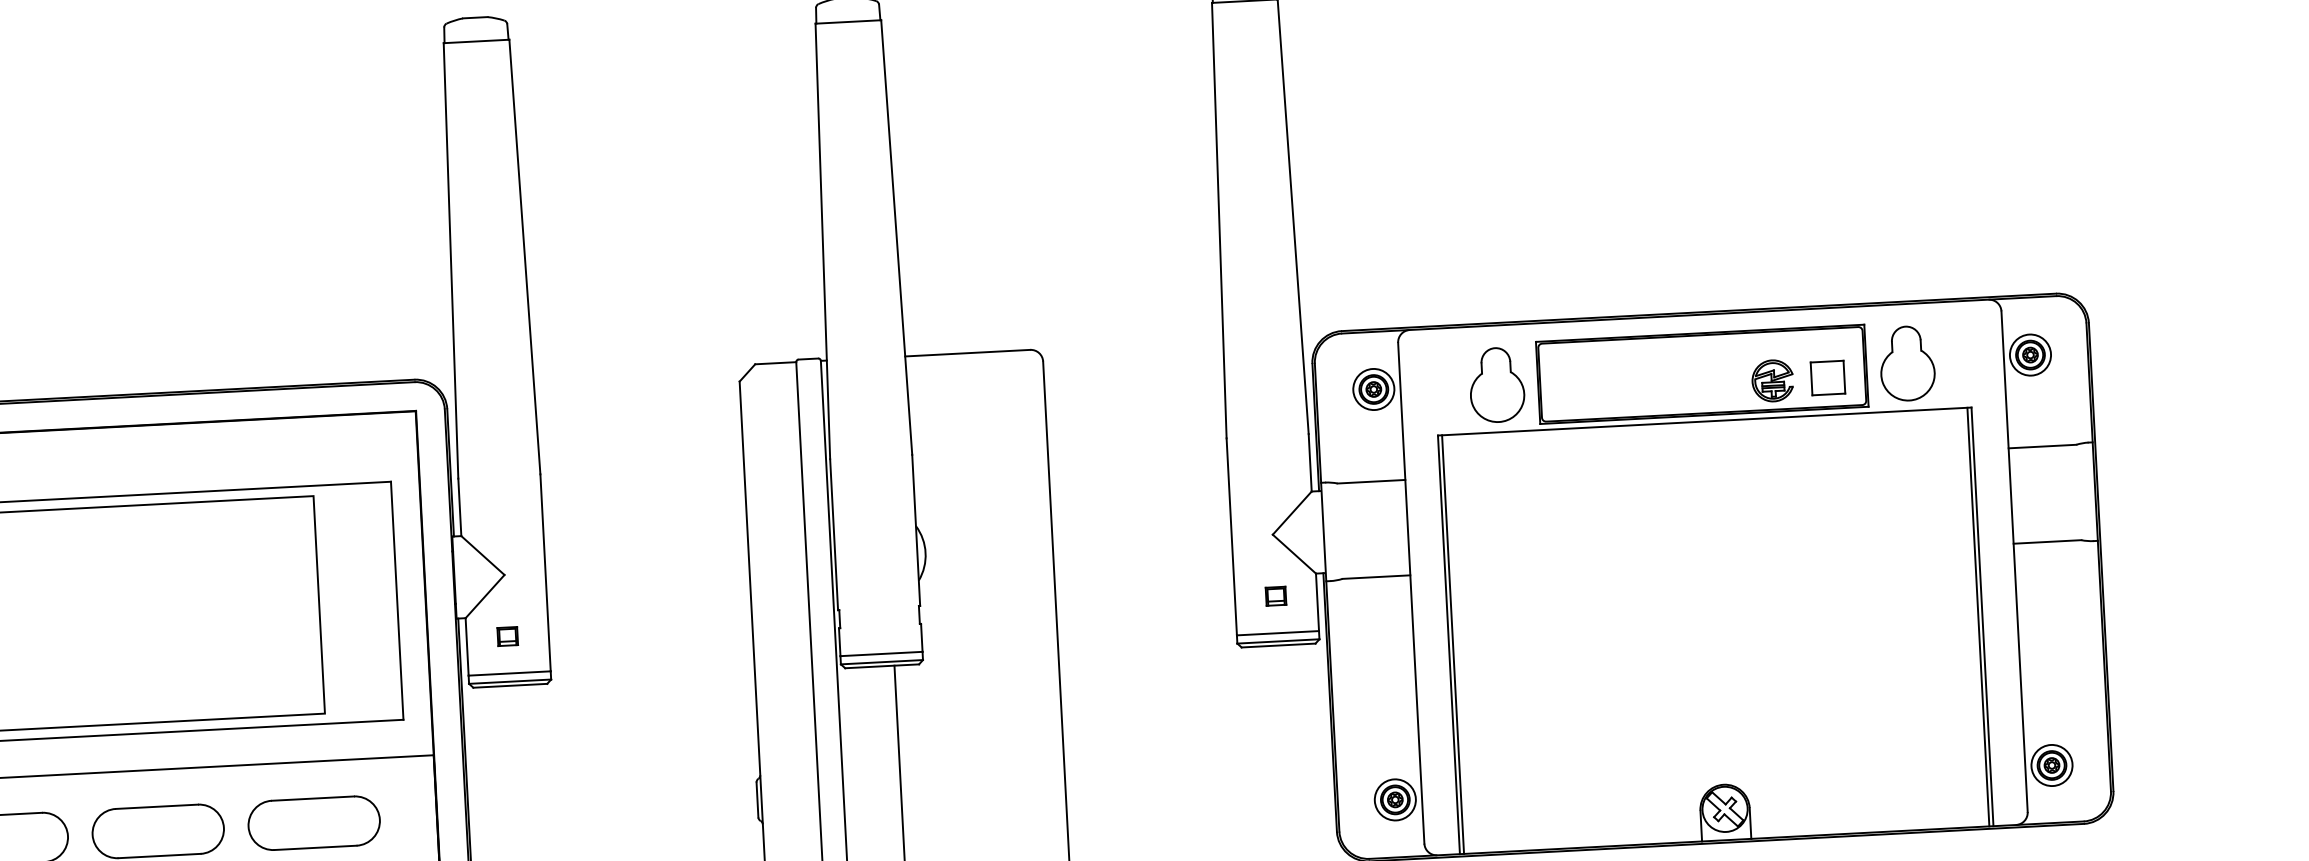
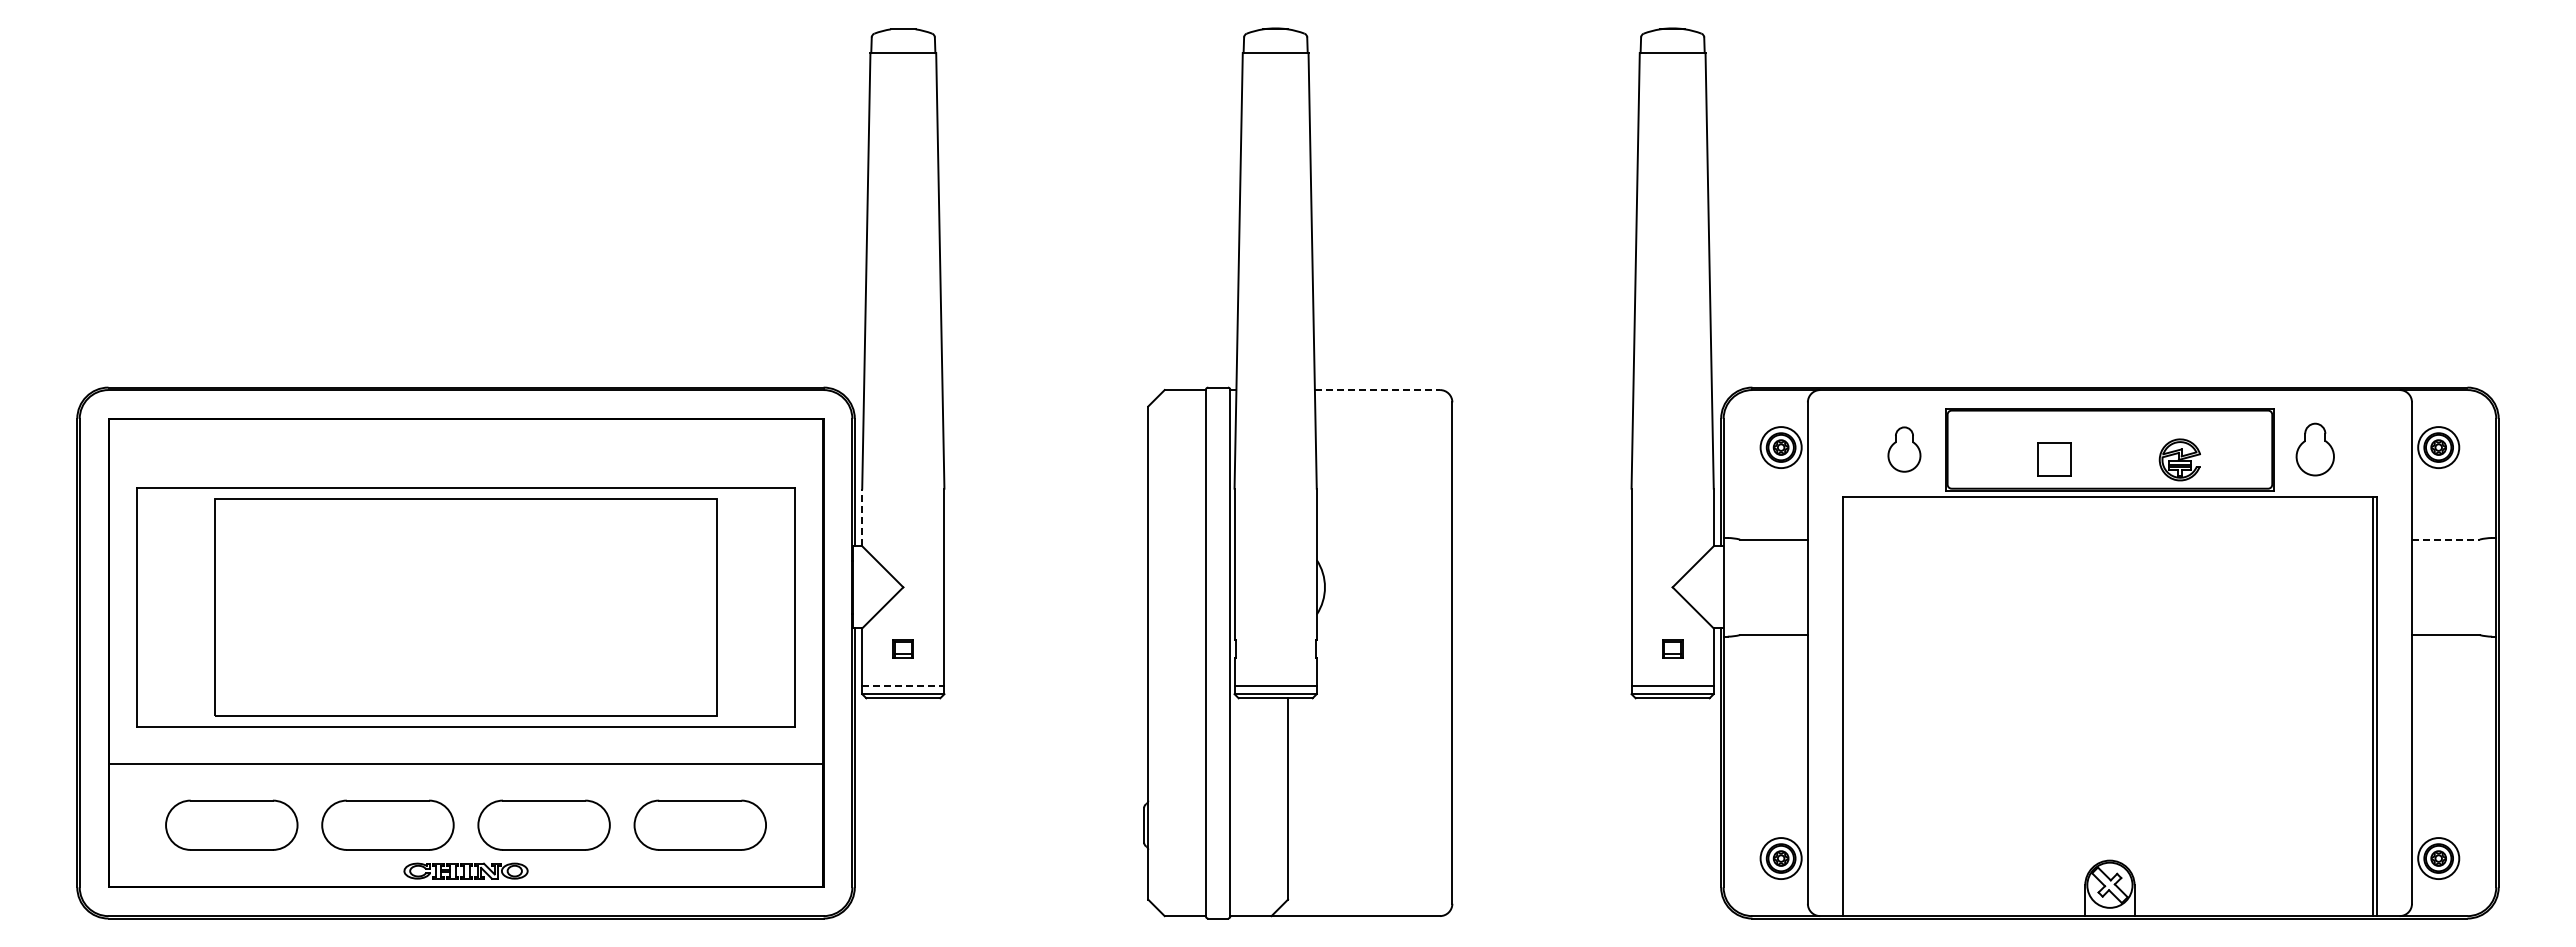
line: (967, 353) -> (1377, 390), solid -> dashed
part: (1906, 363) -> (2314, 449), size x0.7
part: (1828, 377) -> (2054, 459), moved
part: (1497, 384) -> (1904, 449), size x0.6
line: (2042, 446) -> (2445, 539), solid -> dashed
line: (460, 507) -> (862, 517), solid -> dashed
line: (1452, 644) -> (1846, 706), removed
line: (509, 673) -> (903, 685), solid -> dashed

